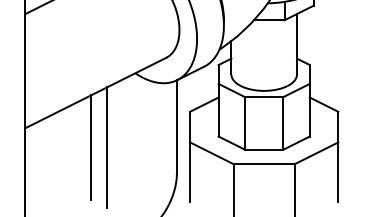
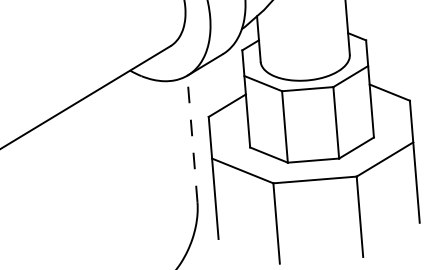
line: (176, 126) -> (191, 138), solid -> dashed
line: (91, 147) -> (78, 176), removed
line: (107, 147) -> (100, 174), removed

